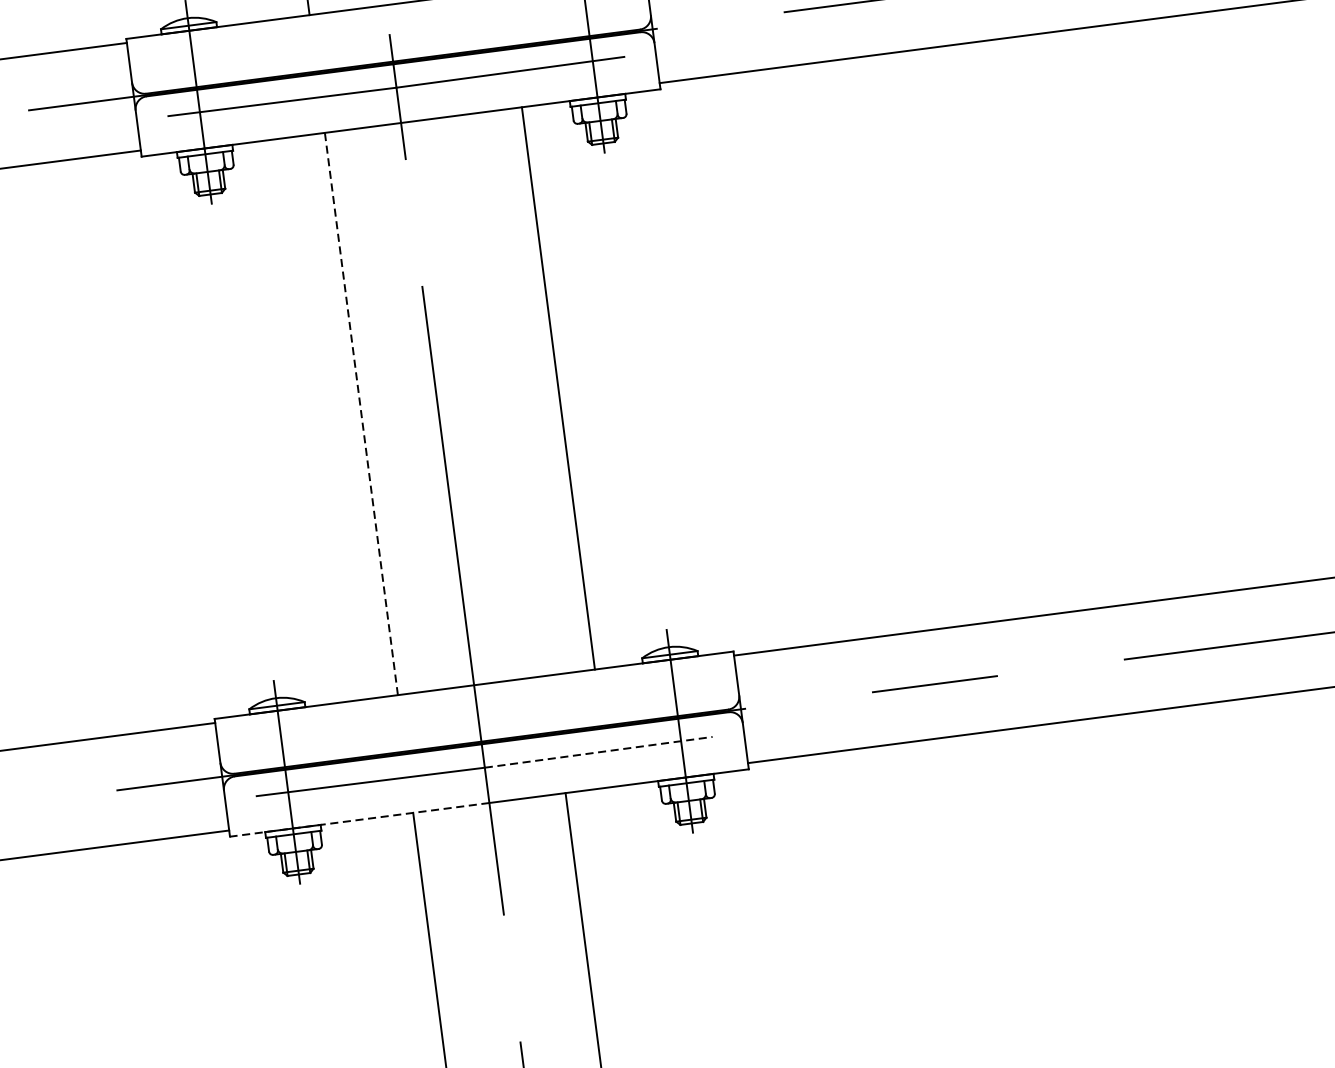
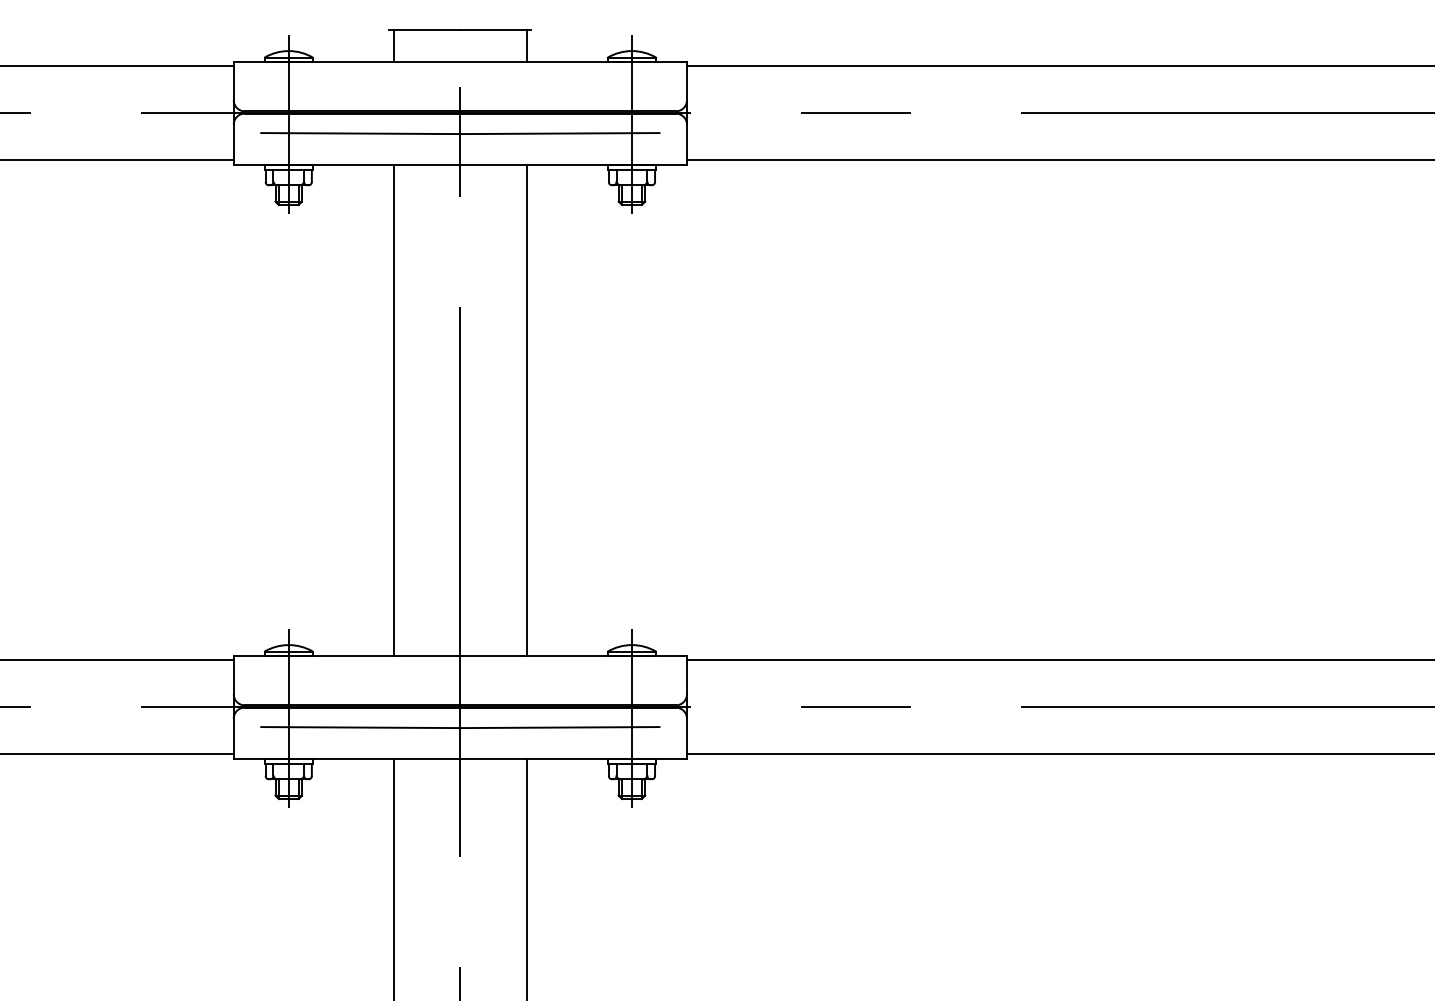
line: (557, 388) -> (526, 410), moved
line: (361, 414) -> (393, 410), dashed -> solid
line: (598, 752) -> (559, 727), dashed -> solid
line: (358, 819) -> (346, 758), dashed -> solid

